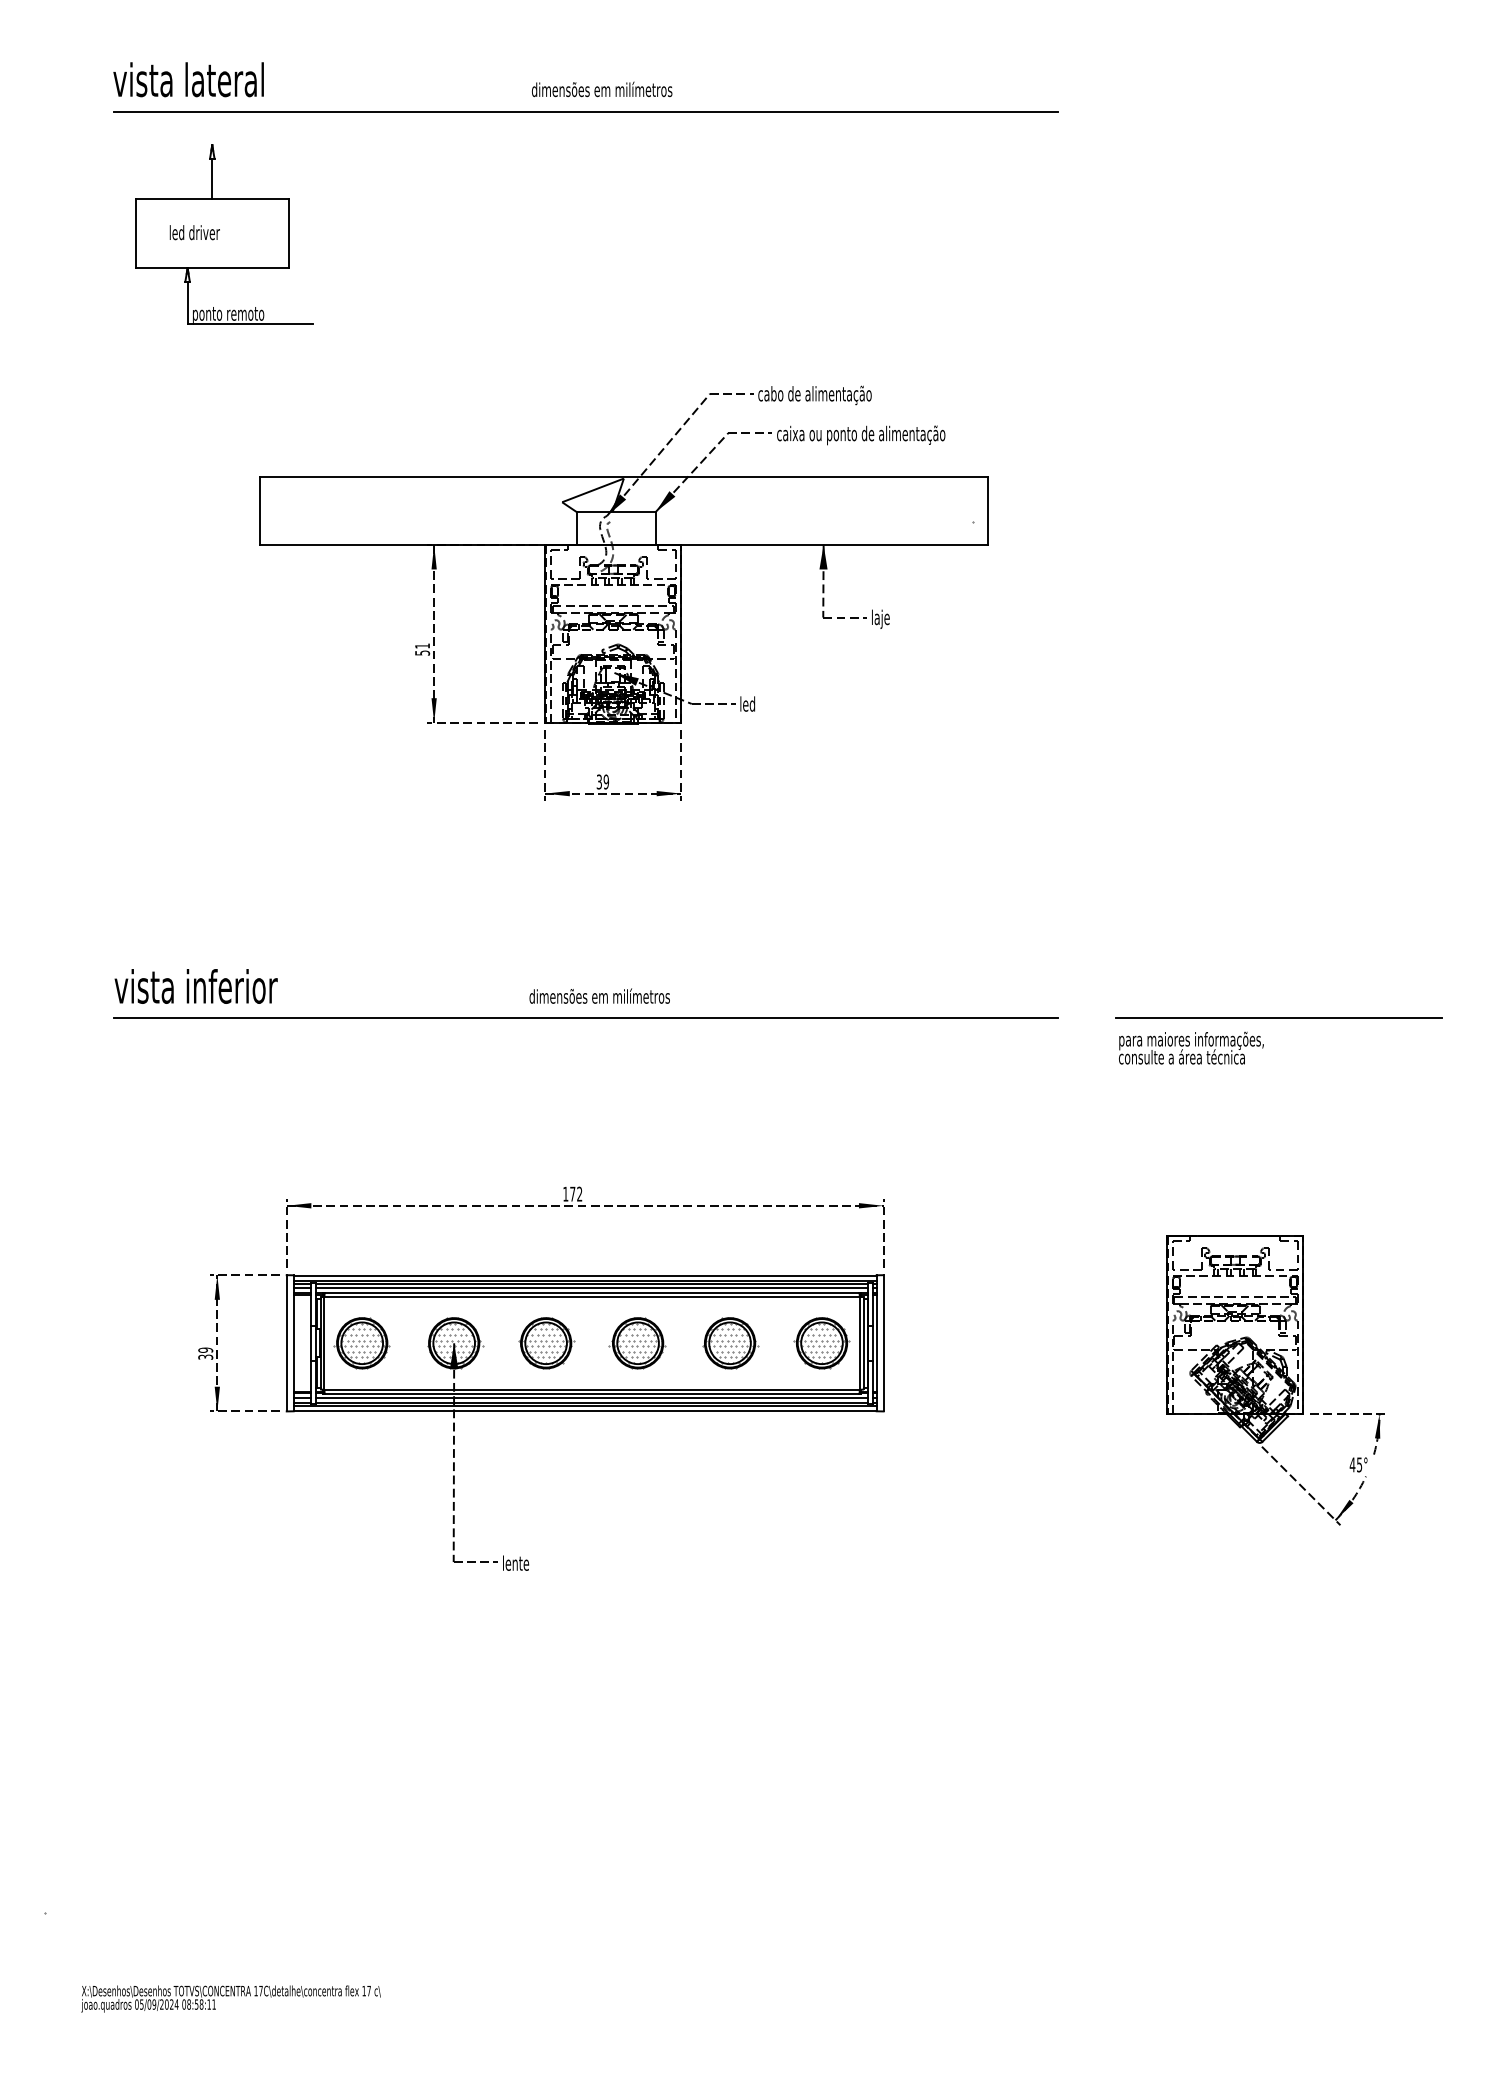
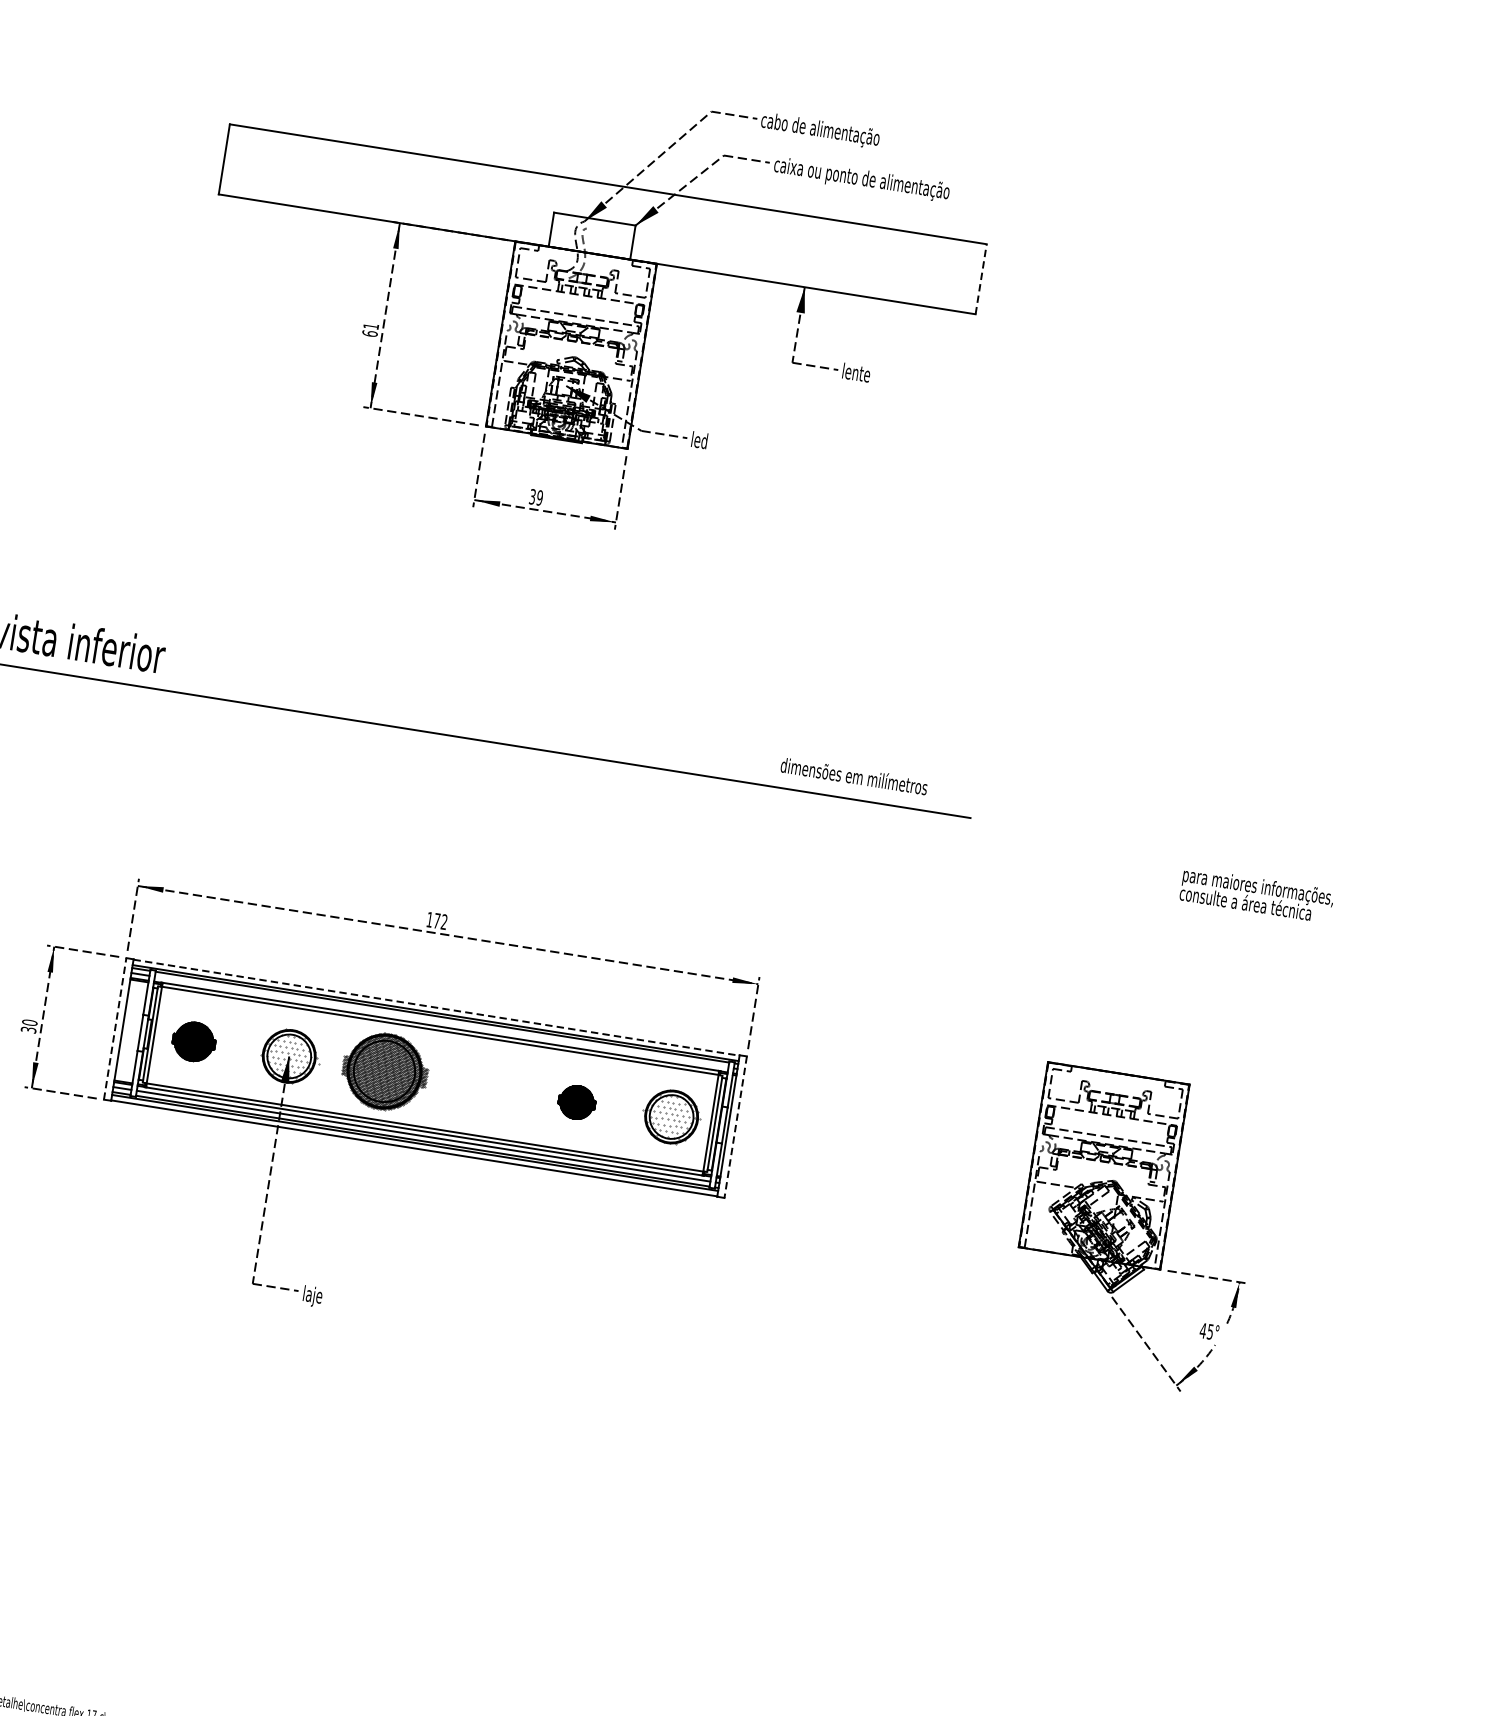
hatch: (767, 500) -> (753, 231), removed
line: (987, 511) -> (980, 279), solid -> dashed
text: (886, 618) -> (858, 374), laje -> lente
text: (422, 652) -> (370, 333), 51 -> 61
text: (599, 995) -> (854, 775), moved
line: (1278, 1018) -> (1199, 854), removed
text: (1191, 1047) -> (1257, 894), moved
line: (585, 1275) -> (436, 1007), solid -> dashed
line: (591, 1288) -> (441, 1022), removed
line: (286, 1342) -> (115, 1028), solid -> dashed
part: (361, 1343) -> (192, 1041), size x0.7
part: (546, 1343) -> (385, 1071), size x1.4
part: (637, 1343) -> (479, 1086), removed
part: (730, 1343) -> (576, 1102), size x0.6
line: (883, 1343) -> (735, 1127), solid -> dashed
text: (205, 1349) -> (29, 1021), 39 -> 30
text: (517, 1564) -> (318, 1296), lente -> laje

